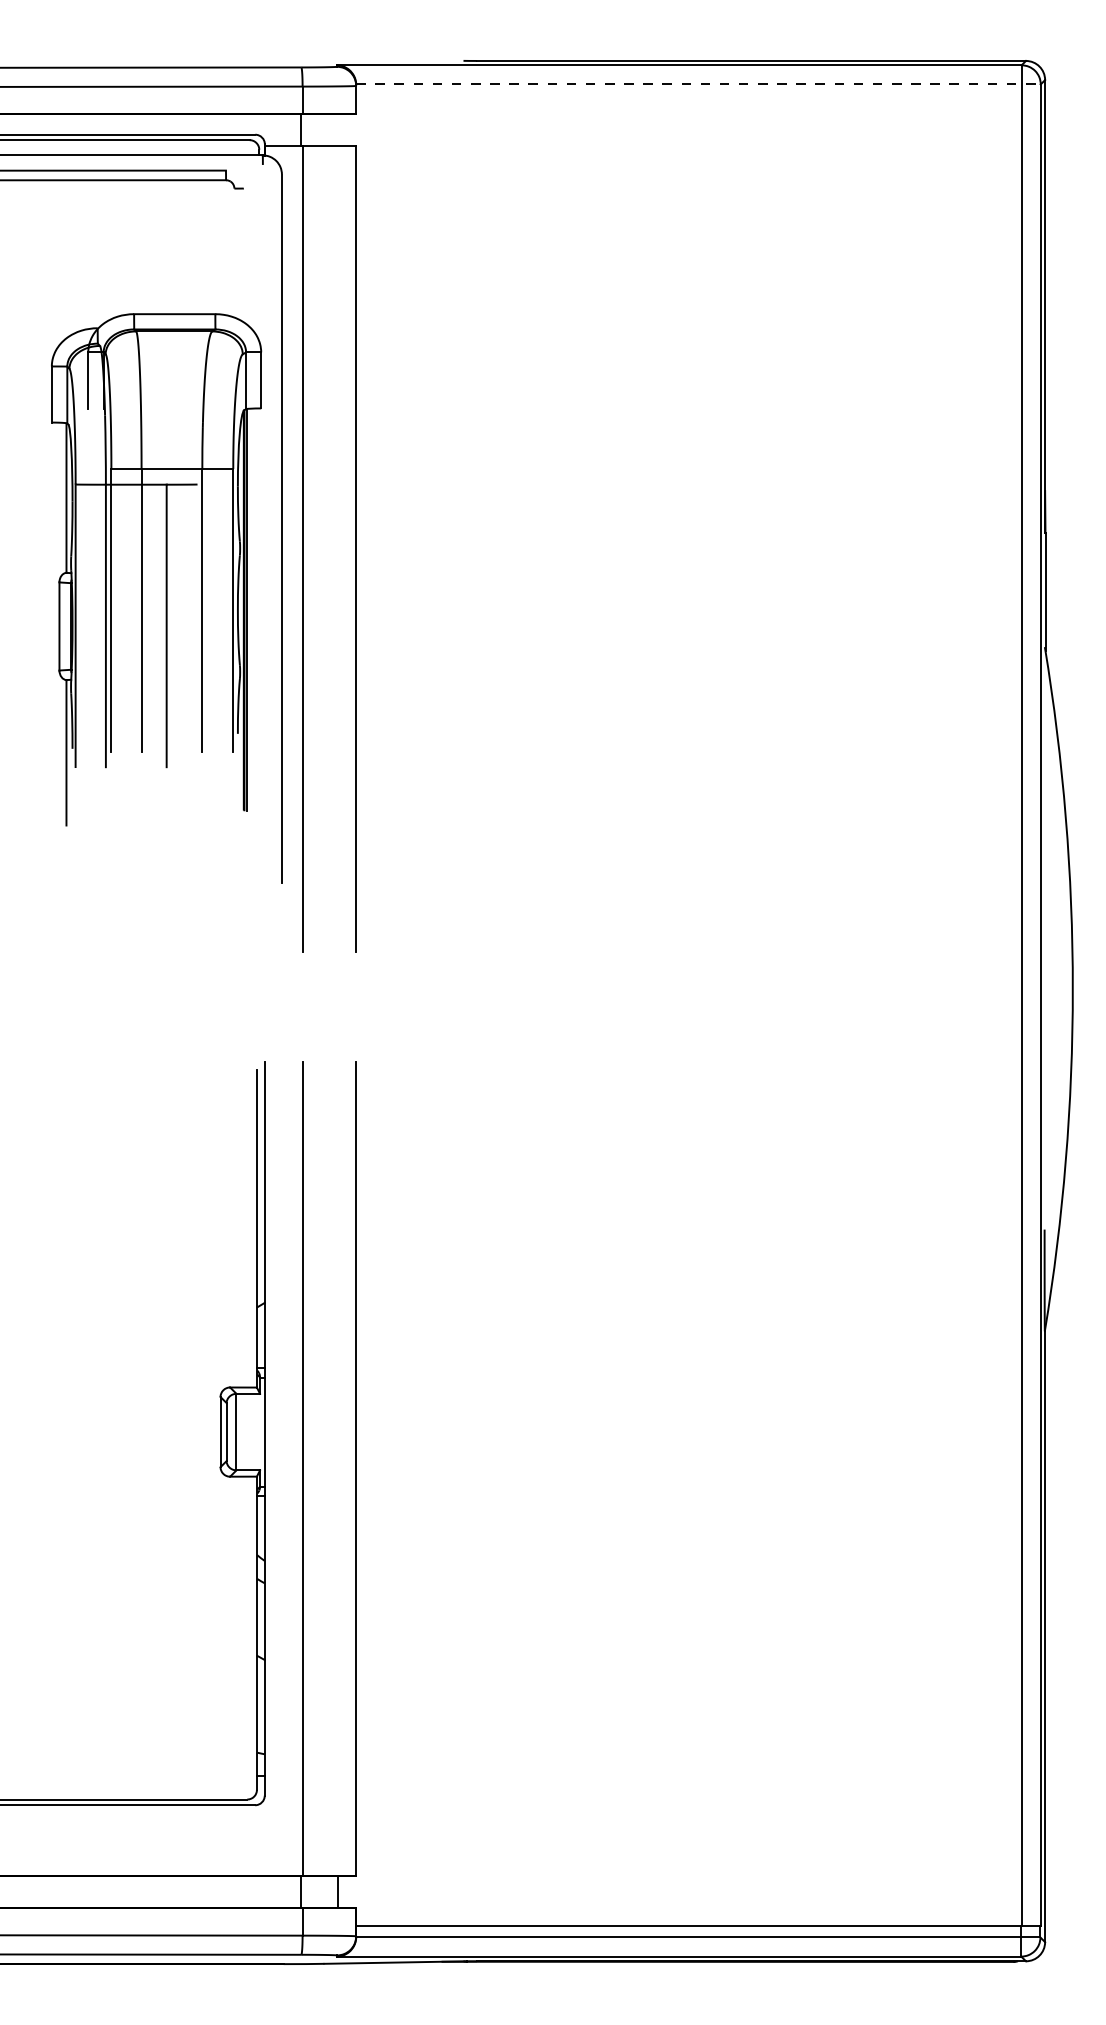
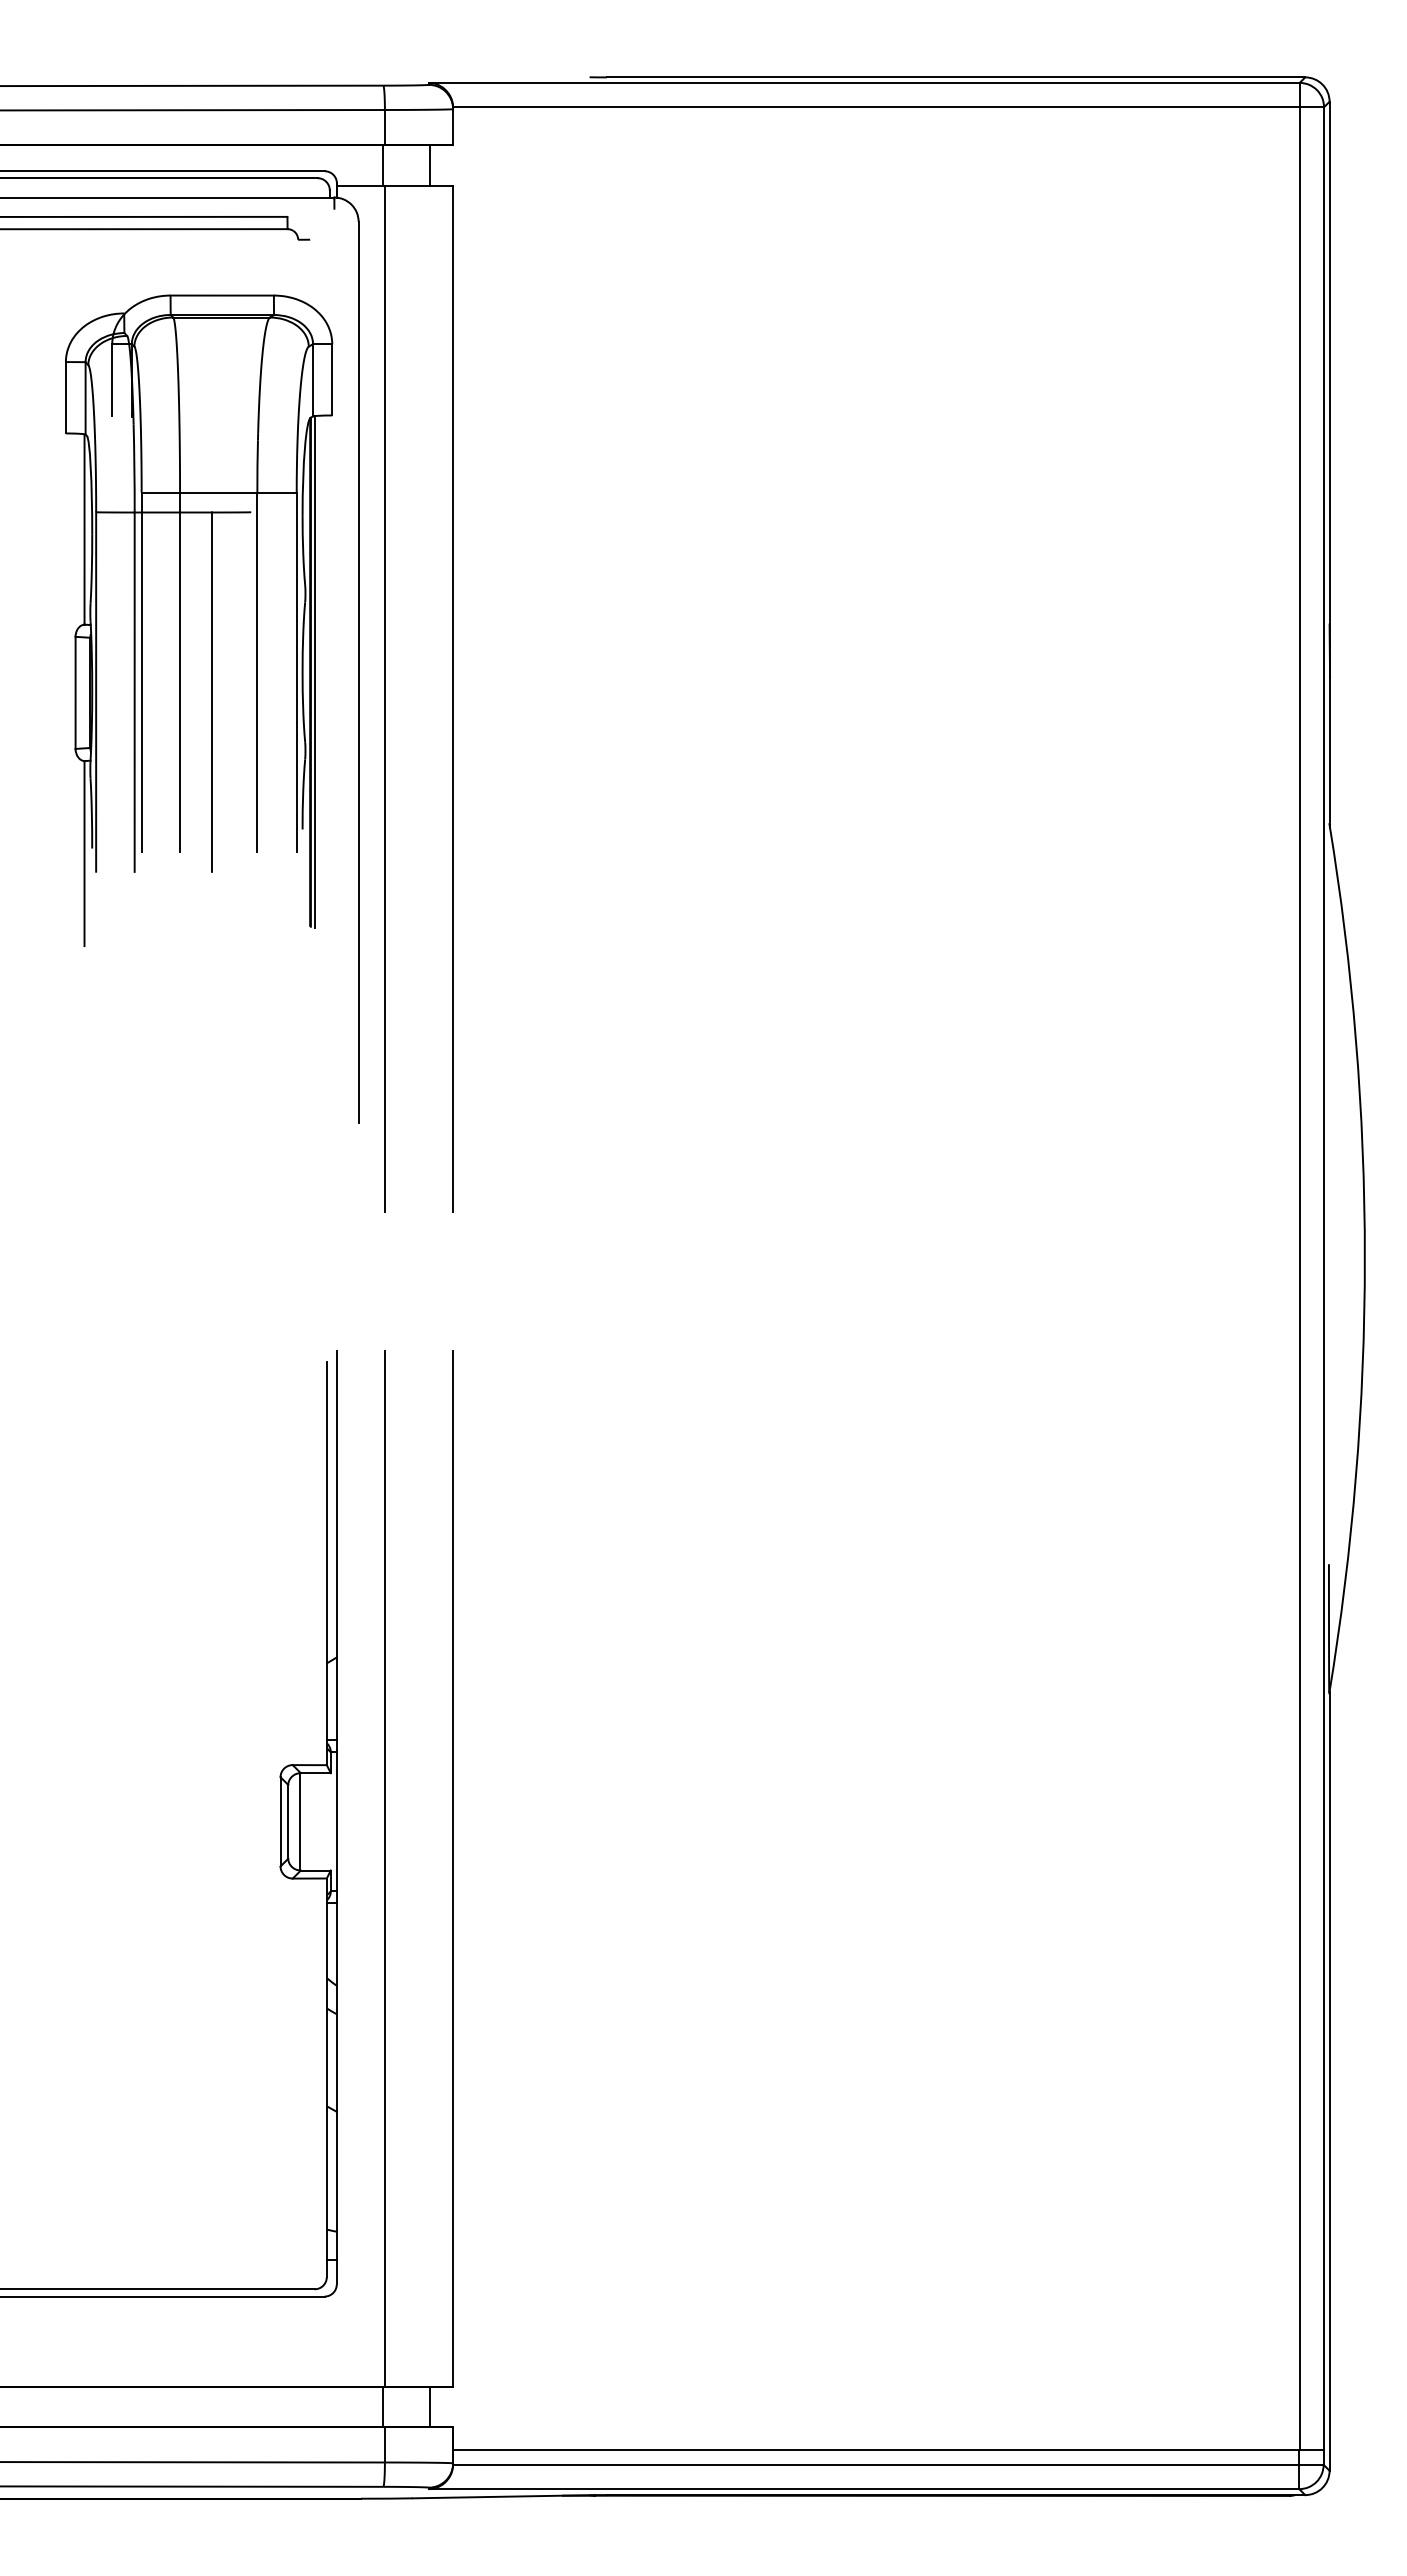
line: (699, 84) -> (889, 107), dashed -> solid
line: (337, 130) -> (429, 165), added
part: (166, 569) -> (211, 620), moved

